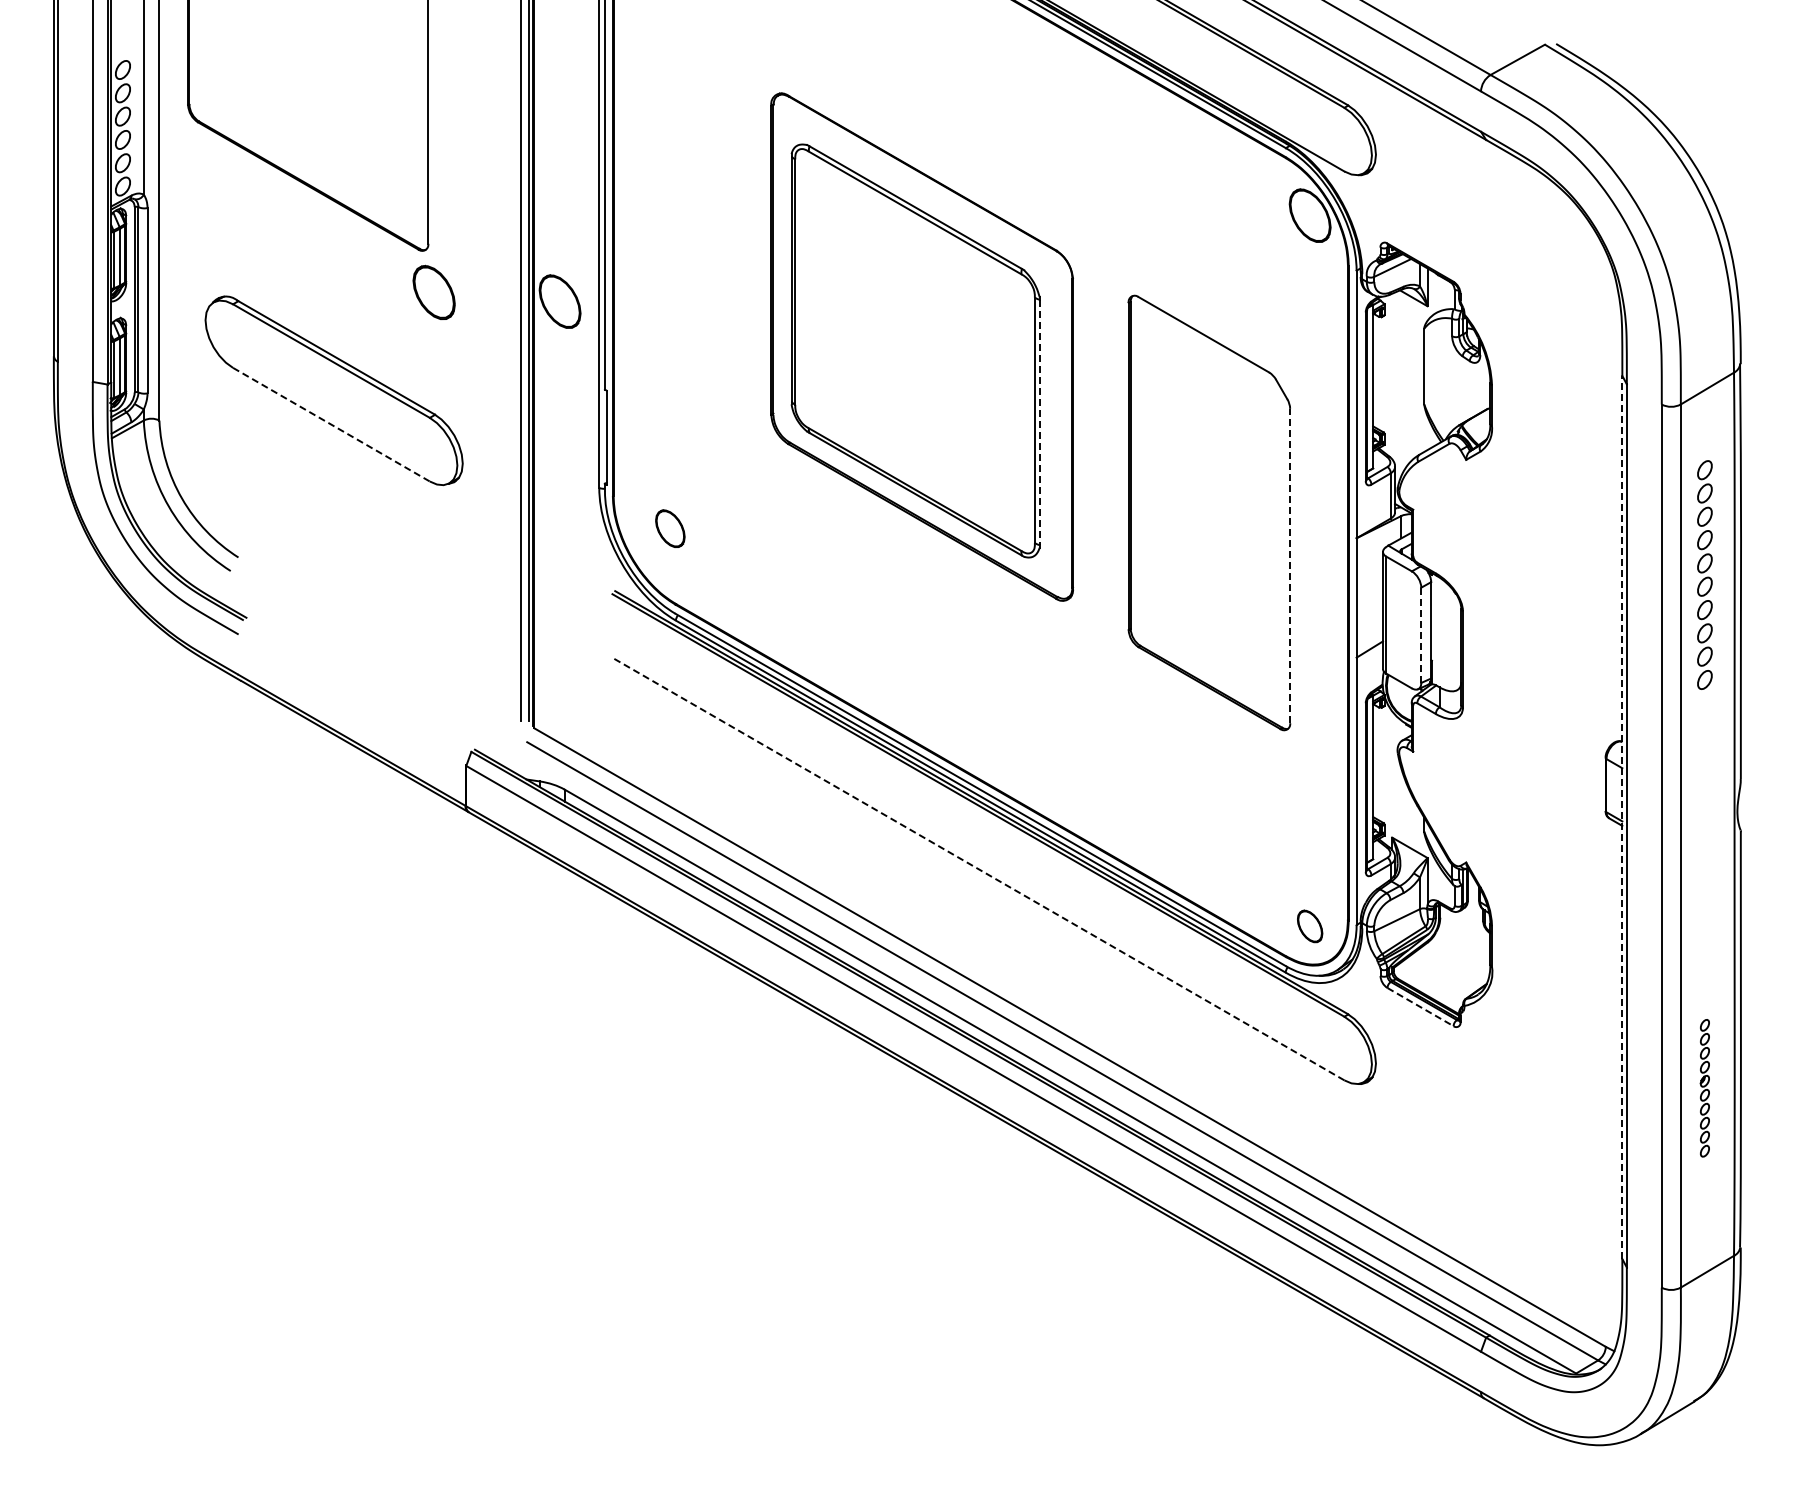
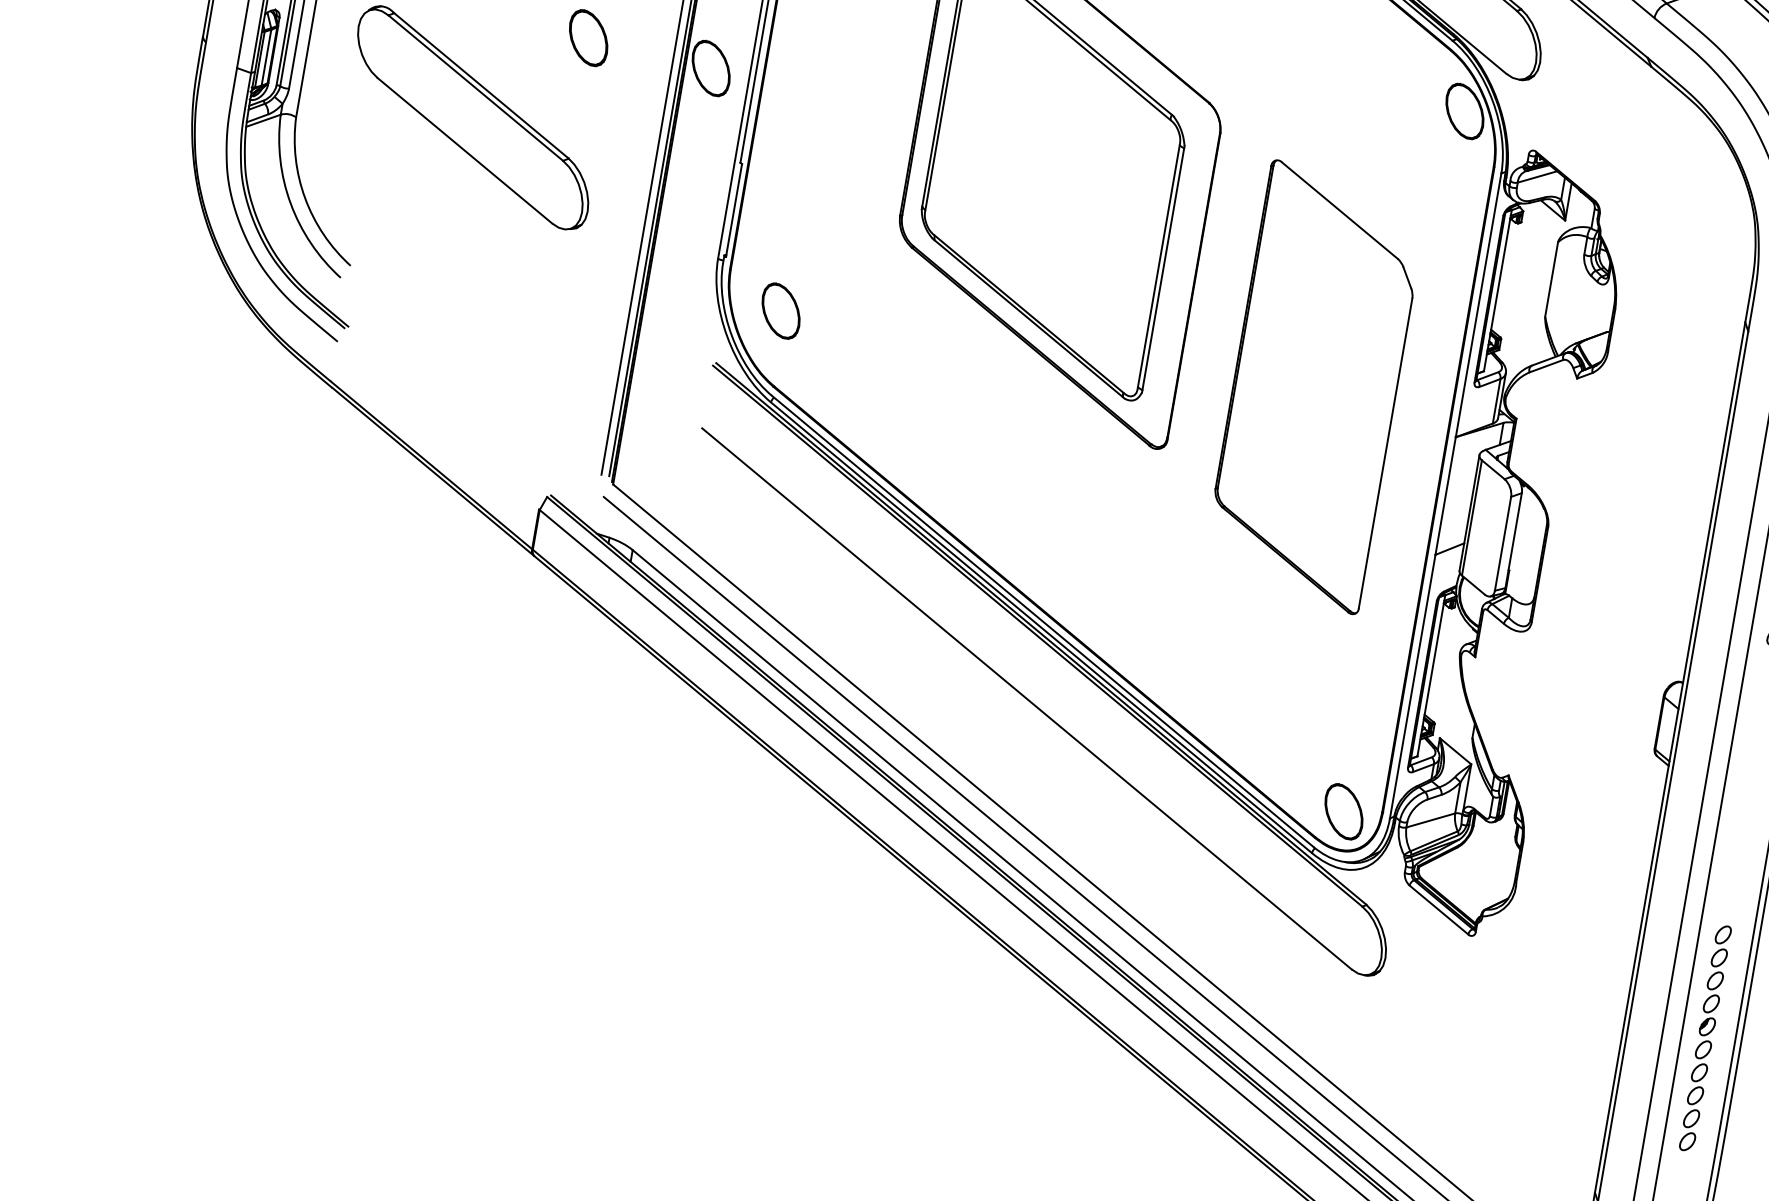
line: (1039, 422) -> (1163, 269), dashed -> solid
line: (331, 424) -> (465, 150), dashed -> solid
part: (670, 528) -> (781, 310), size x1.43
line: (1290, 565) -> (1386, 452), dashed -> solid
line: (1421, 635) -> (1503, 544), dashed -> solid
line: (1622, 817) -> (1670, 757), dashed -> solid
line: (978, 869) -> (1026, 699), dashed -> solid
part: (1309, 926) -> (1343, 811), size x1.67
line: (1420, 1007) -> (1438, 910), dashed -> solid
part: (1704, 1088) -> (1704, 1038), size x1.67

